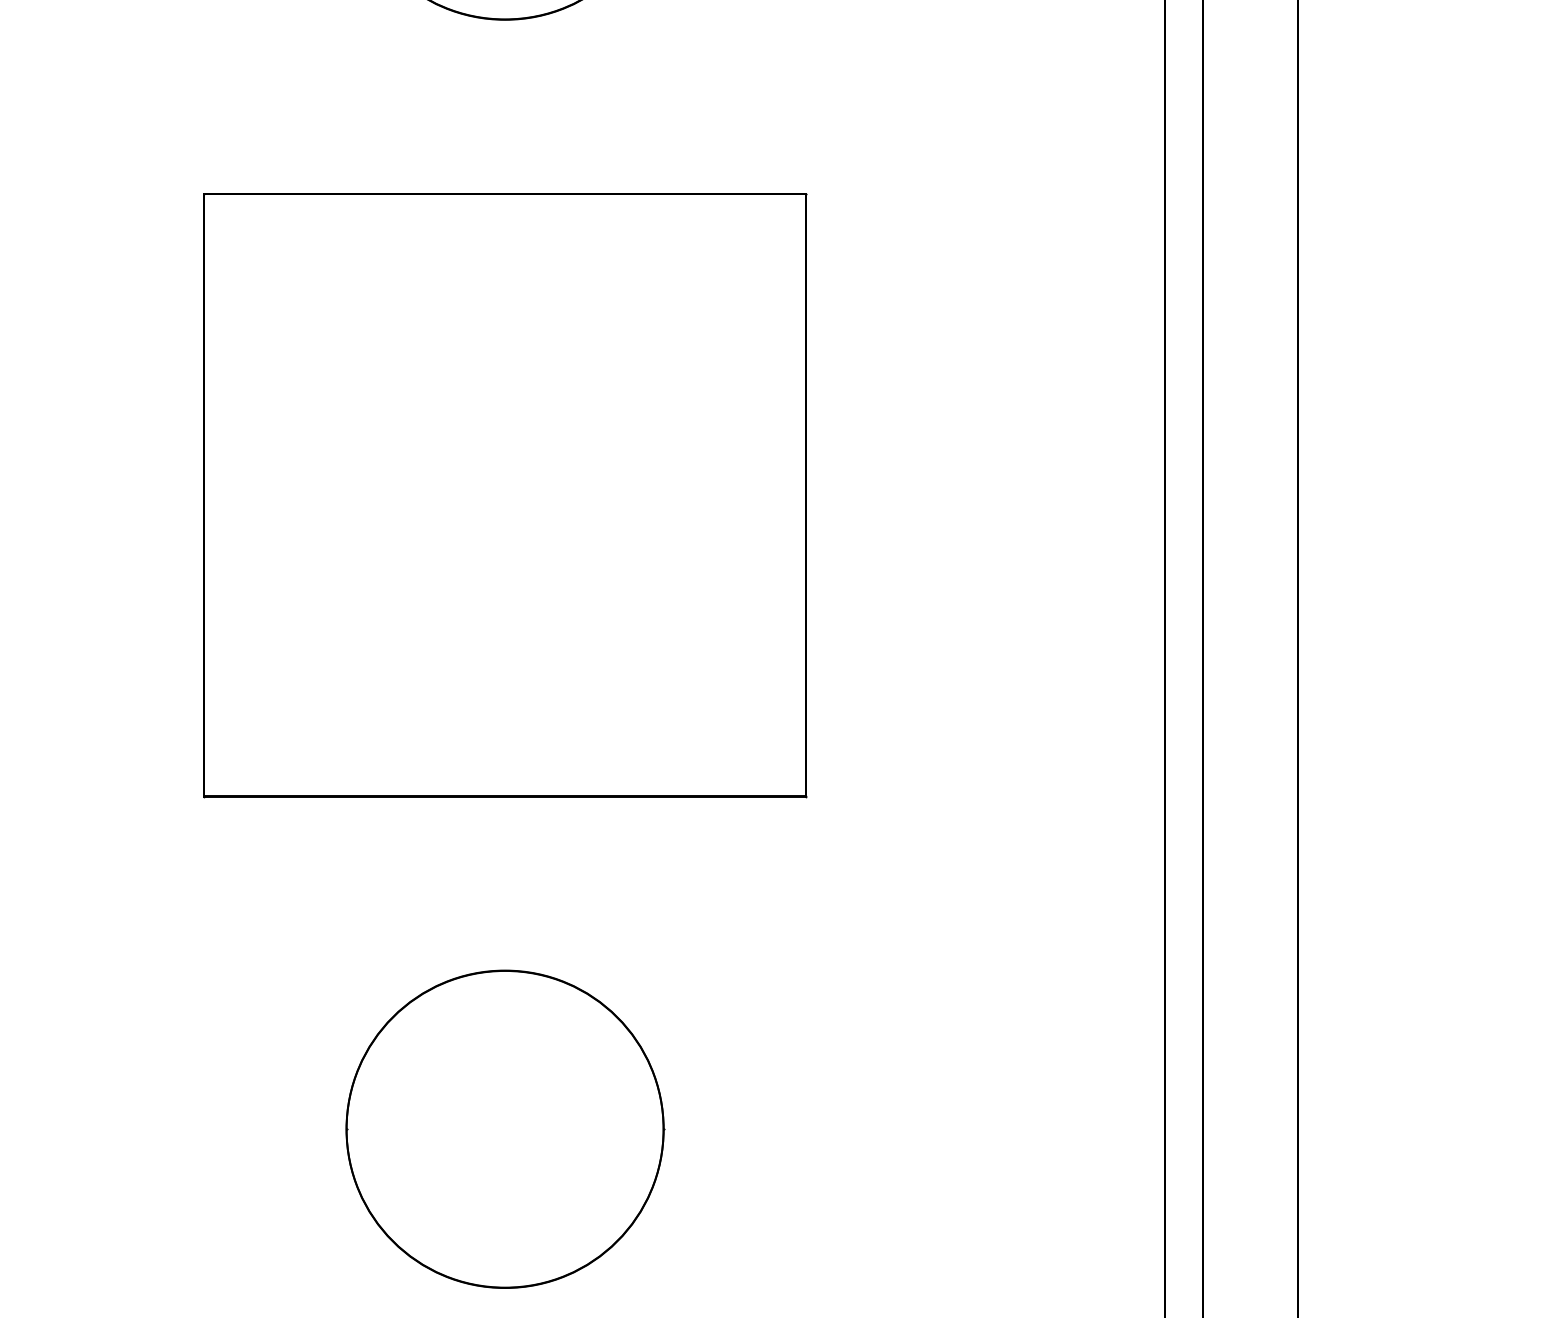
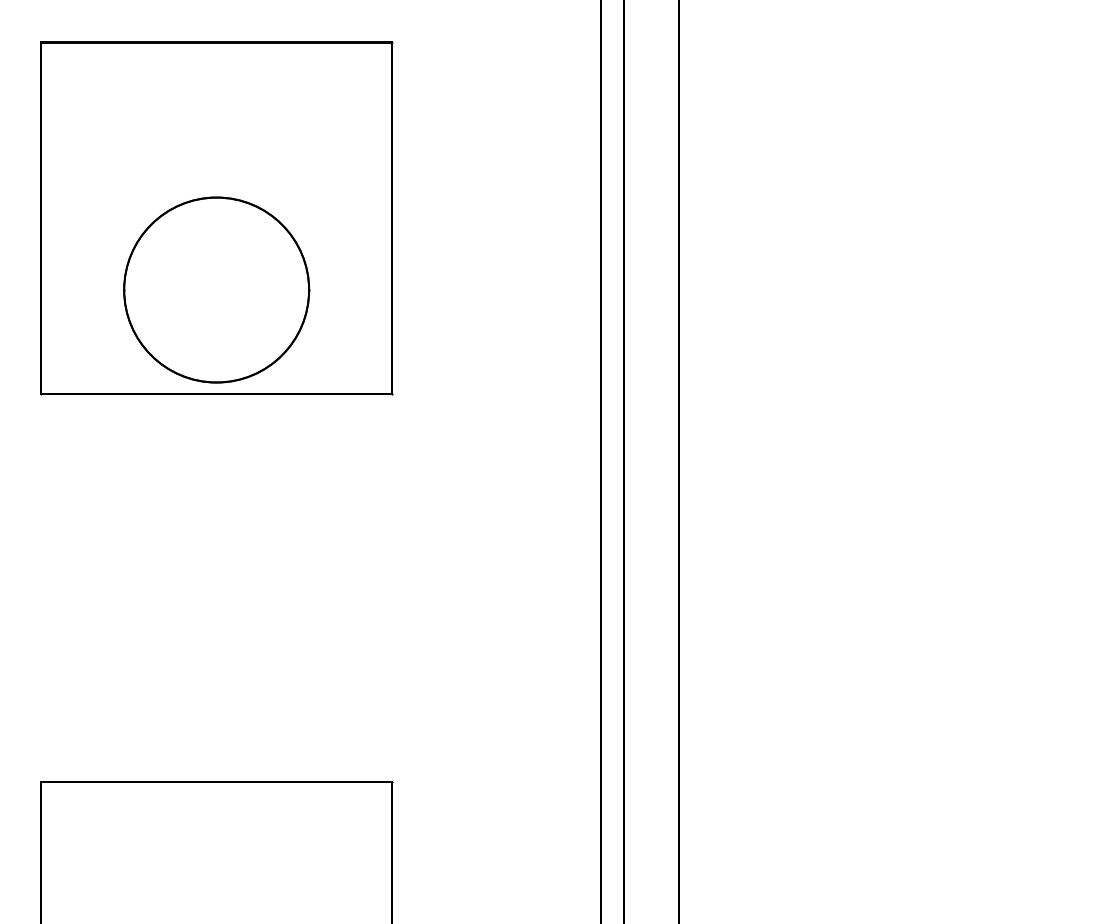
part: (504, 1128) -> (216, 289), moved

